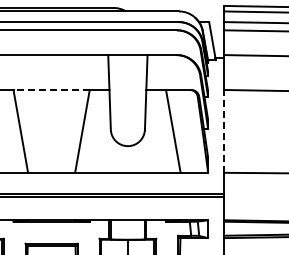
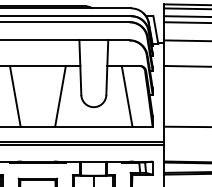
line: (51, 89) -> (37, 65), dashed -> solid
line: (224, 130) -> (164, 95), dashed -> solid

